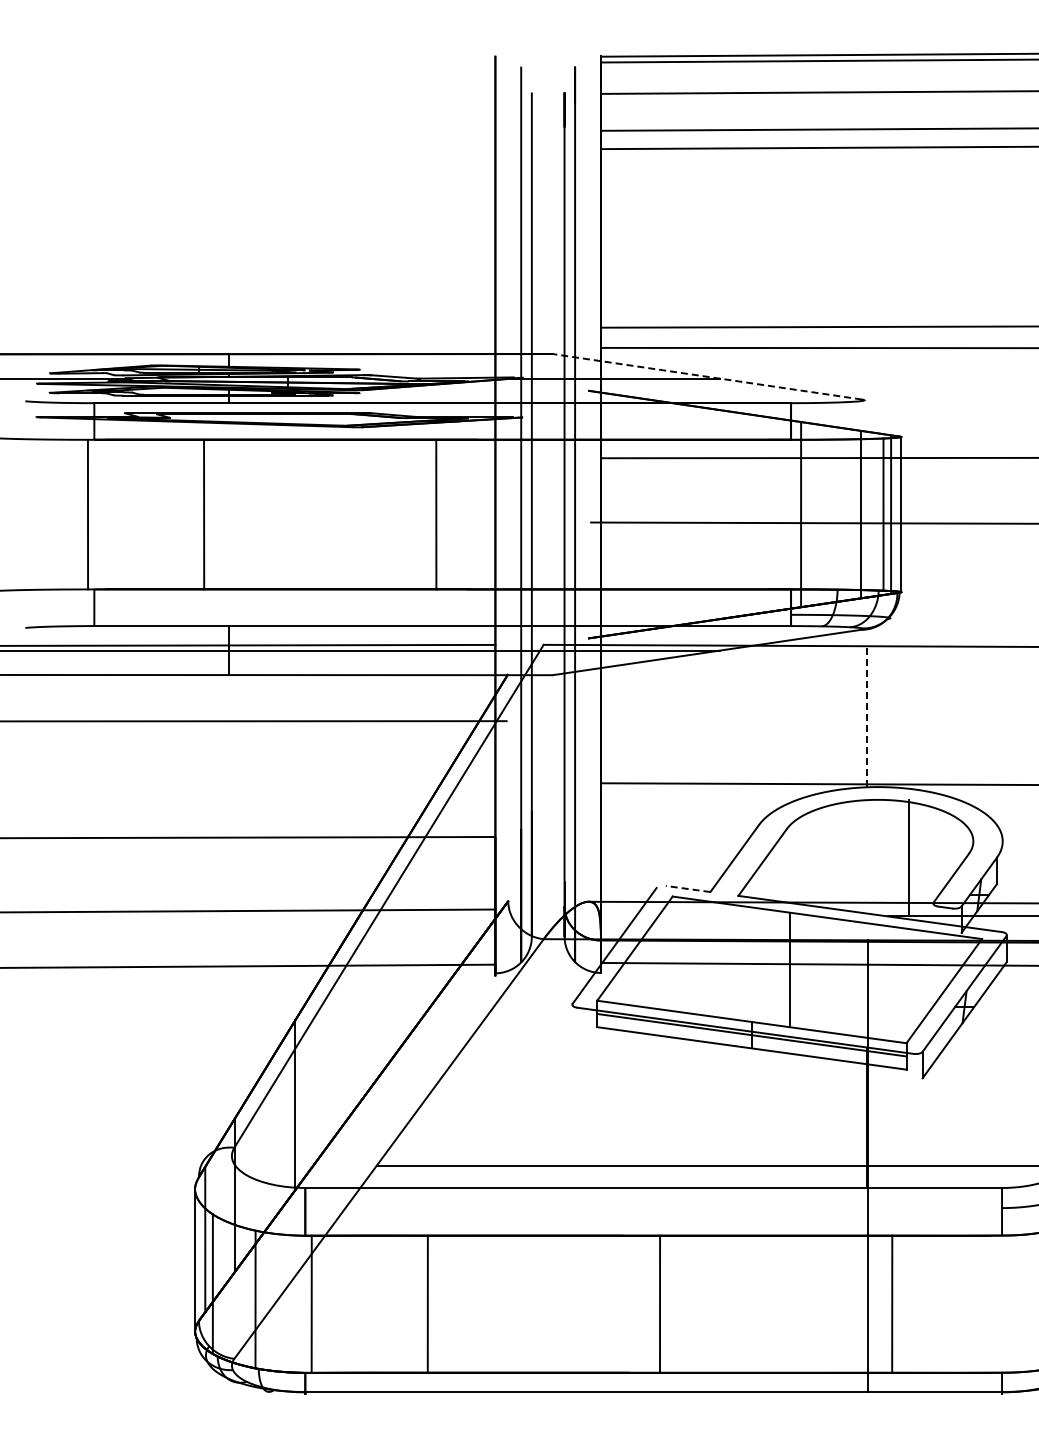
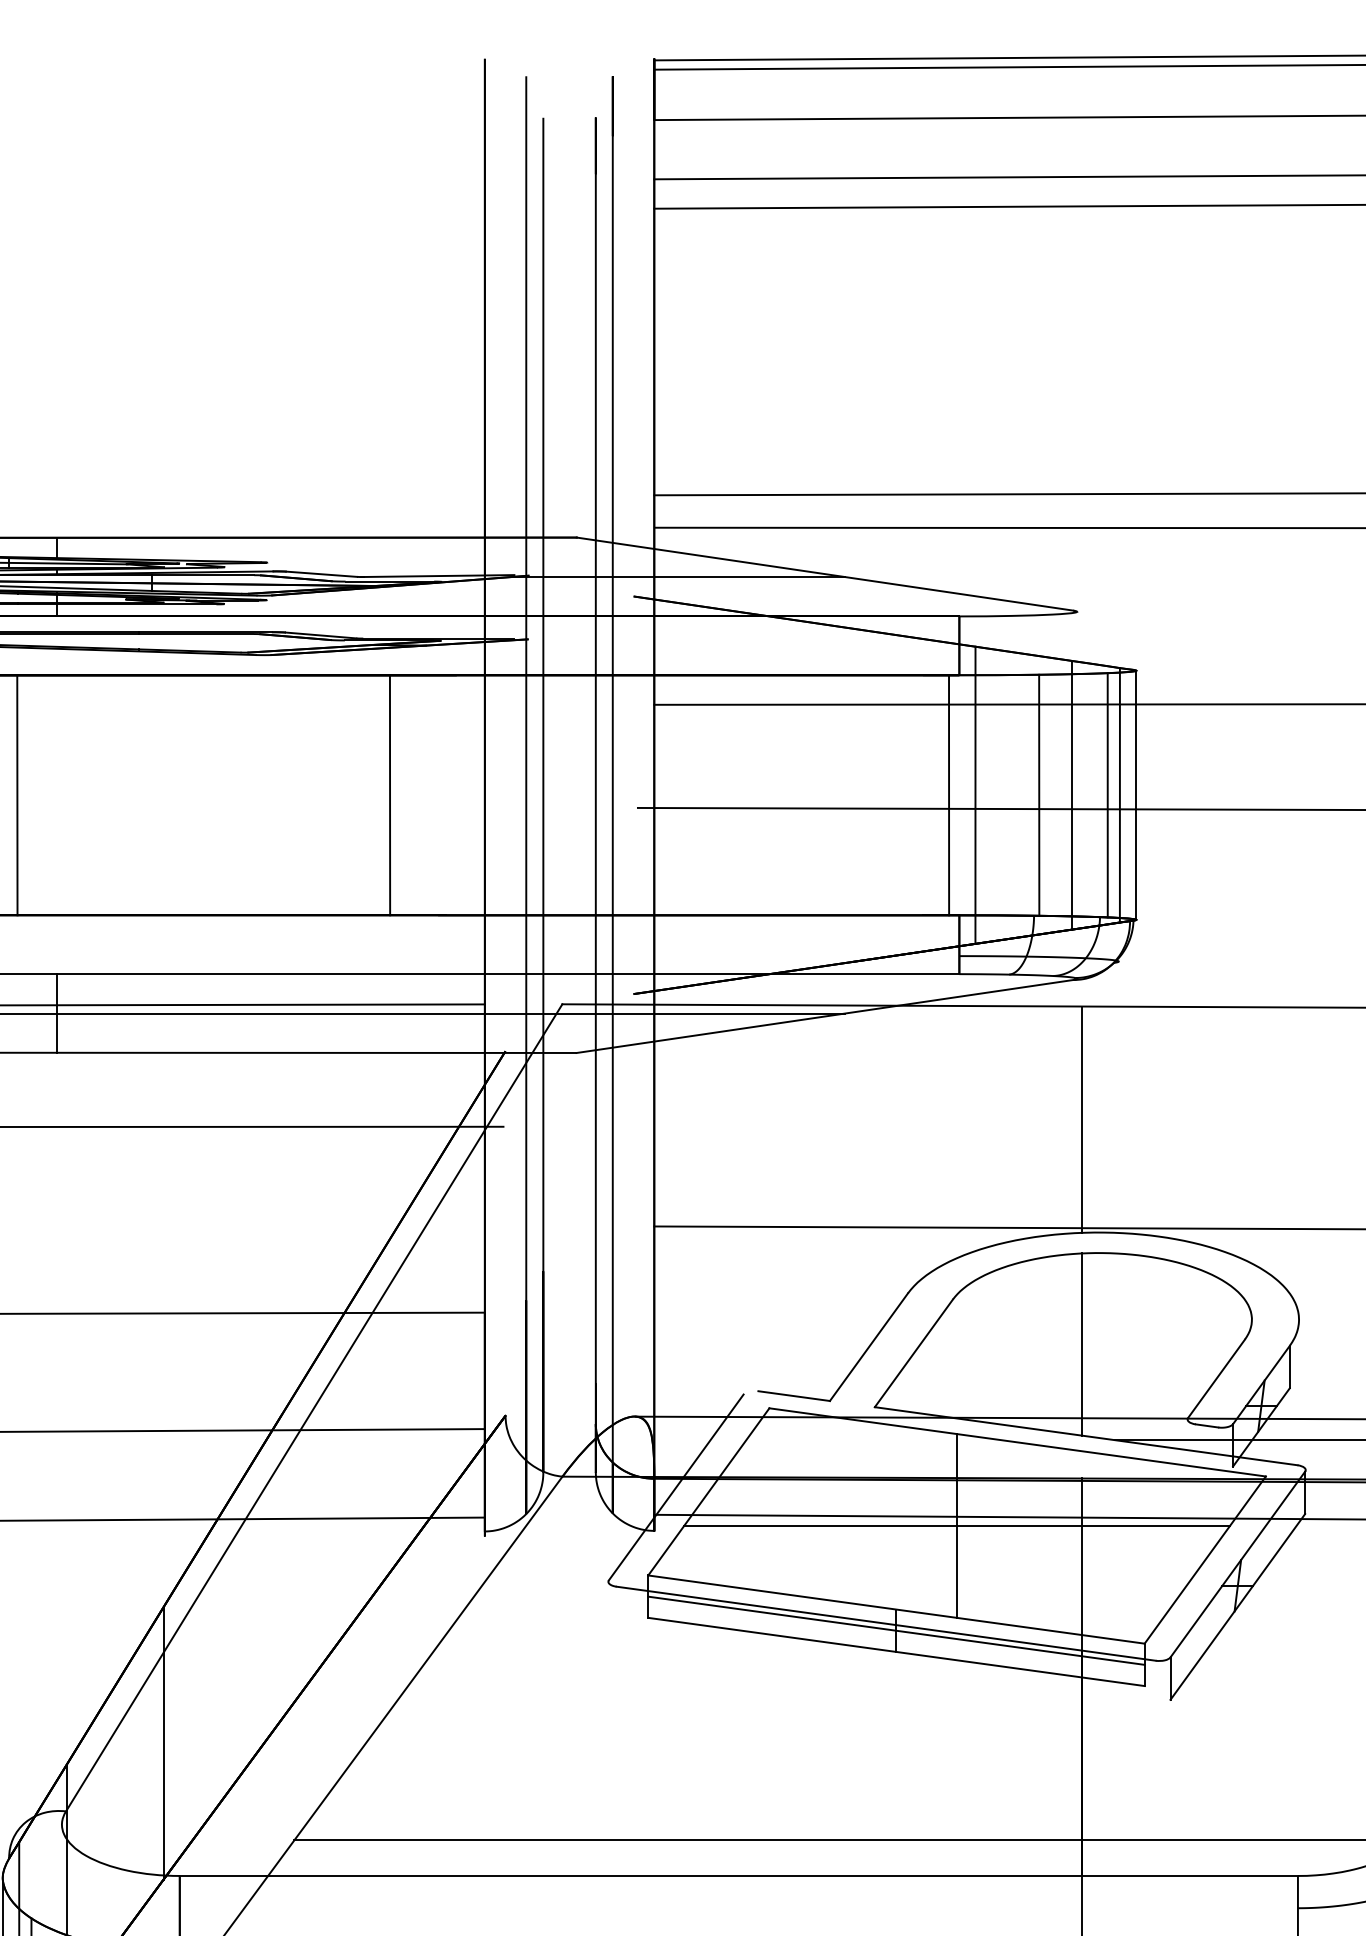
line: (706, 376) -> (823, 573), dashed -> solid
line: (784, 514) -> (948, 795), added
line: (840, 514) -> (1038, 795), added
line: (867, 716) -> (1082, 1119), dashed -> solid
line: (909, 856) -> (1082, 1343), moved
line: (687, 888) -> (793, 1395), dashed -> solid
line: (789, 969) -> (956, 1525), added

